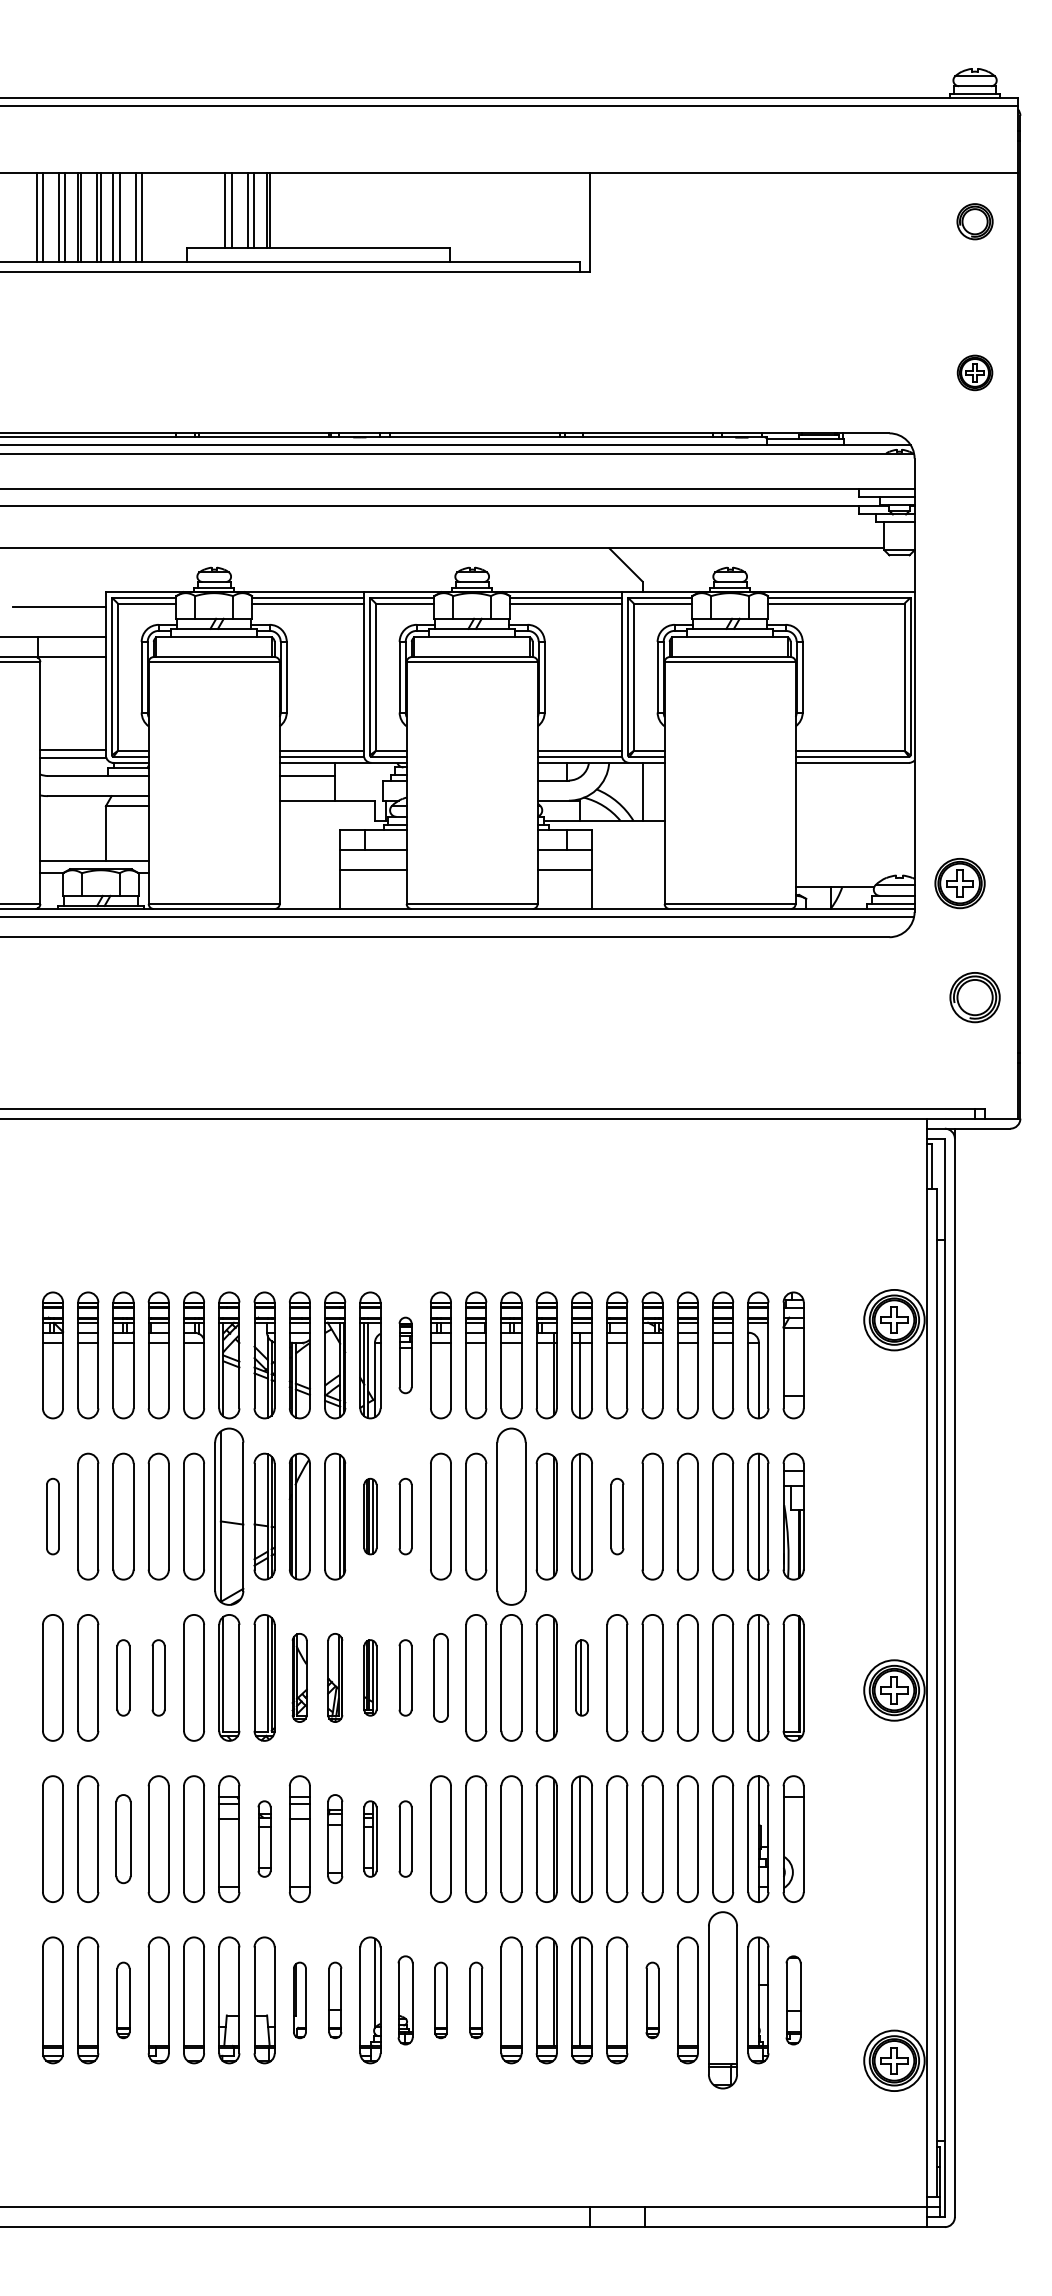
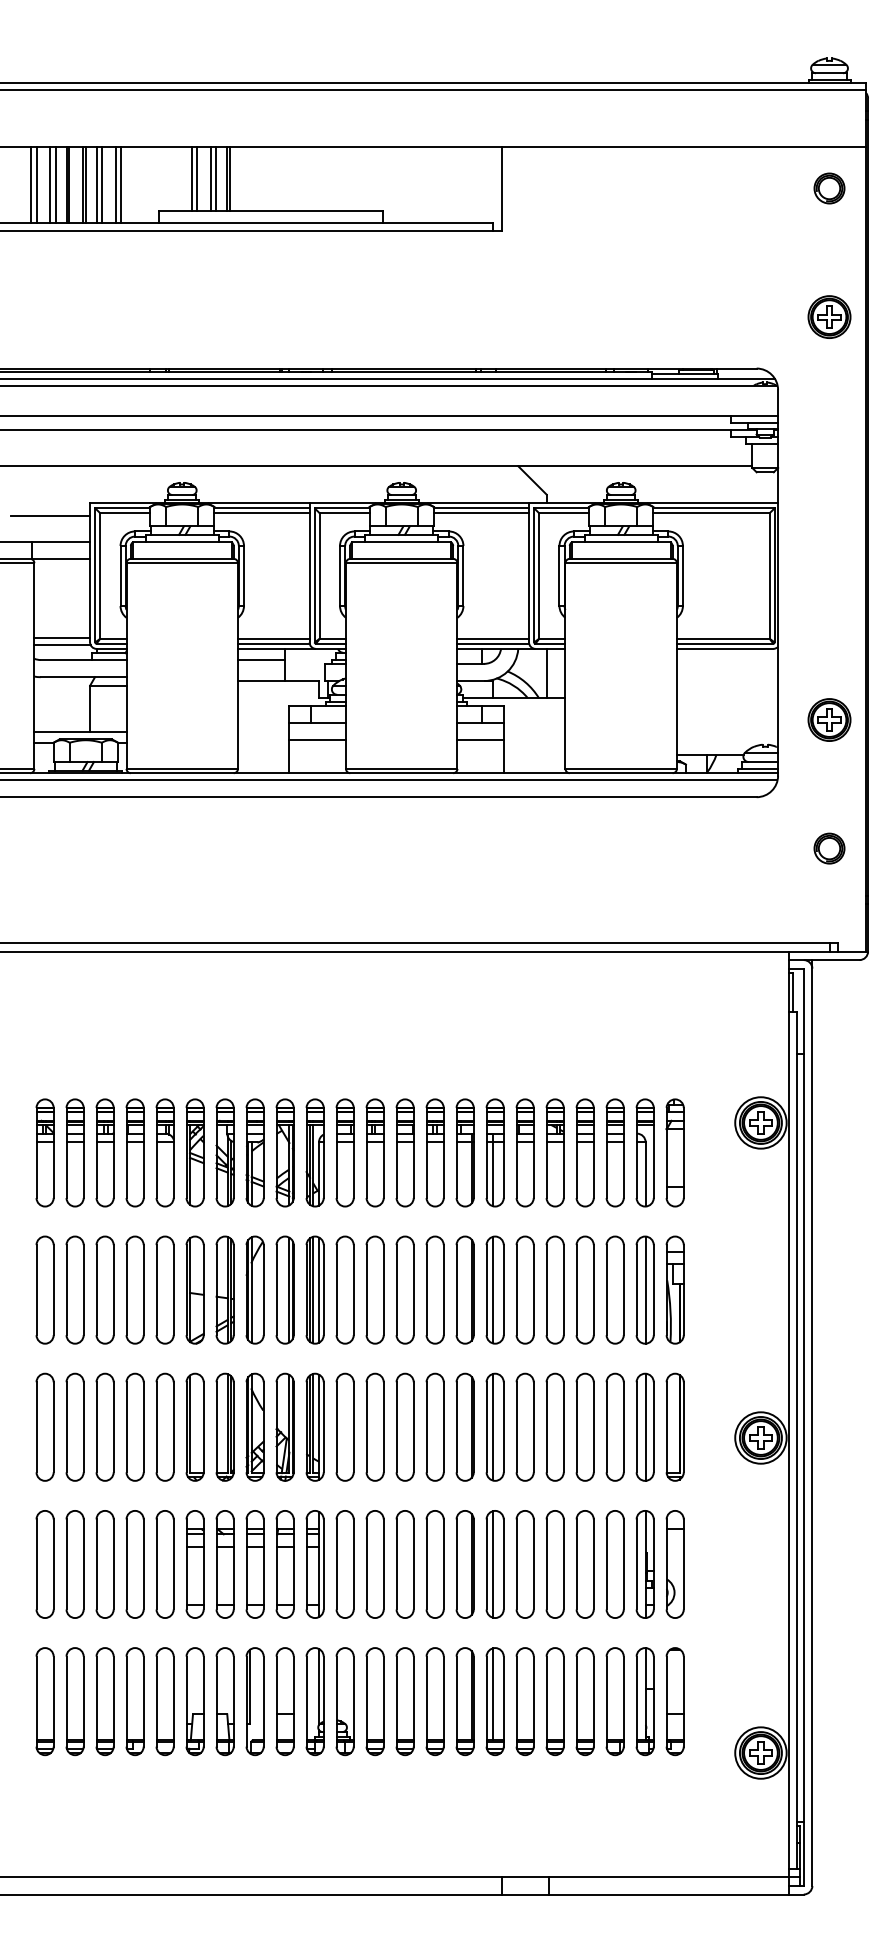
part: (974, 372) -> (829, 316), size x1.43
part: (959, 883) -> (829, 720), moved
part: (974, 997) -> (829, 848), size x0.71
part: (405, 1355) -> (344, 1153), size x1.67
part: (52, 1516) -> (44, 1289), size x1.67
part: (229, 1516) -> (195, 1289), size x0.71
part: (370, 1516) -> (315, 1289), size x1.67
part: (405, 1516) -> (344, 1289), size x1.67
part: (511, 1516) -> (435, 1289), size x0.71
part: (617, 1516) -> (525, 1289), size x1.67
part: (123, 1677) -> (105, 1426), size x1.67
part: (158, 1677) -> (134, 1426), size x1.67
part: (299, 1677) -> (254, 1426), size x1.43
part: (335, 1677) -> (285, 1426), size x1.43
part: (370, 1677) -> (315, 1426), size x1.67
part: (405, 1677) -> (344, 1426), size x1.67
part: (440, 1677) -> (374, 1426), size x1.43
part: (581, 1677) -> (494, 1426), size x1.67
part: (123, 1838) -> (105, 1563), size x1.43
part: (264, 1838) -> (225, 1563), size x1.67
part: (335, 1838) -> (285, 1563), size x1.43
part: (370, 1838) -> (315, 1563), size x1.67
part: (405, 1838) -> (344, 1563), size x1.67
part: (123, 2000) -> (105, 1701), size x1.67
part: (299, 2000) -> (254, 1701), size x1.67
part: (335, 2000) -> (285, 1701), size x1.67
part: (405, 2000) -> (344, 1701), size x1.43
part: (440, 2000) -> (374, 1701), size x1.67
part: (476, 2000) -> (405, 1701), size x1.67
part: (652, 2000) -> (555, 1701), size x1.67
part: (723, 2000) -> (615, 1701), size x0.71
part: (793, 2000) -> (675, 1701), size x1.43

